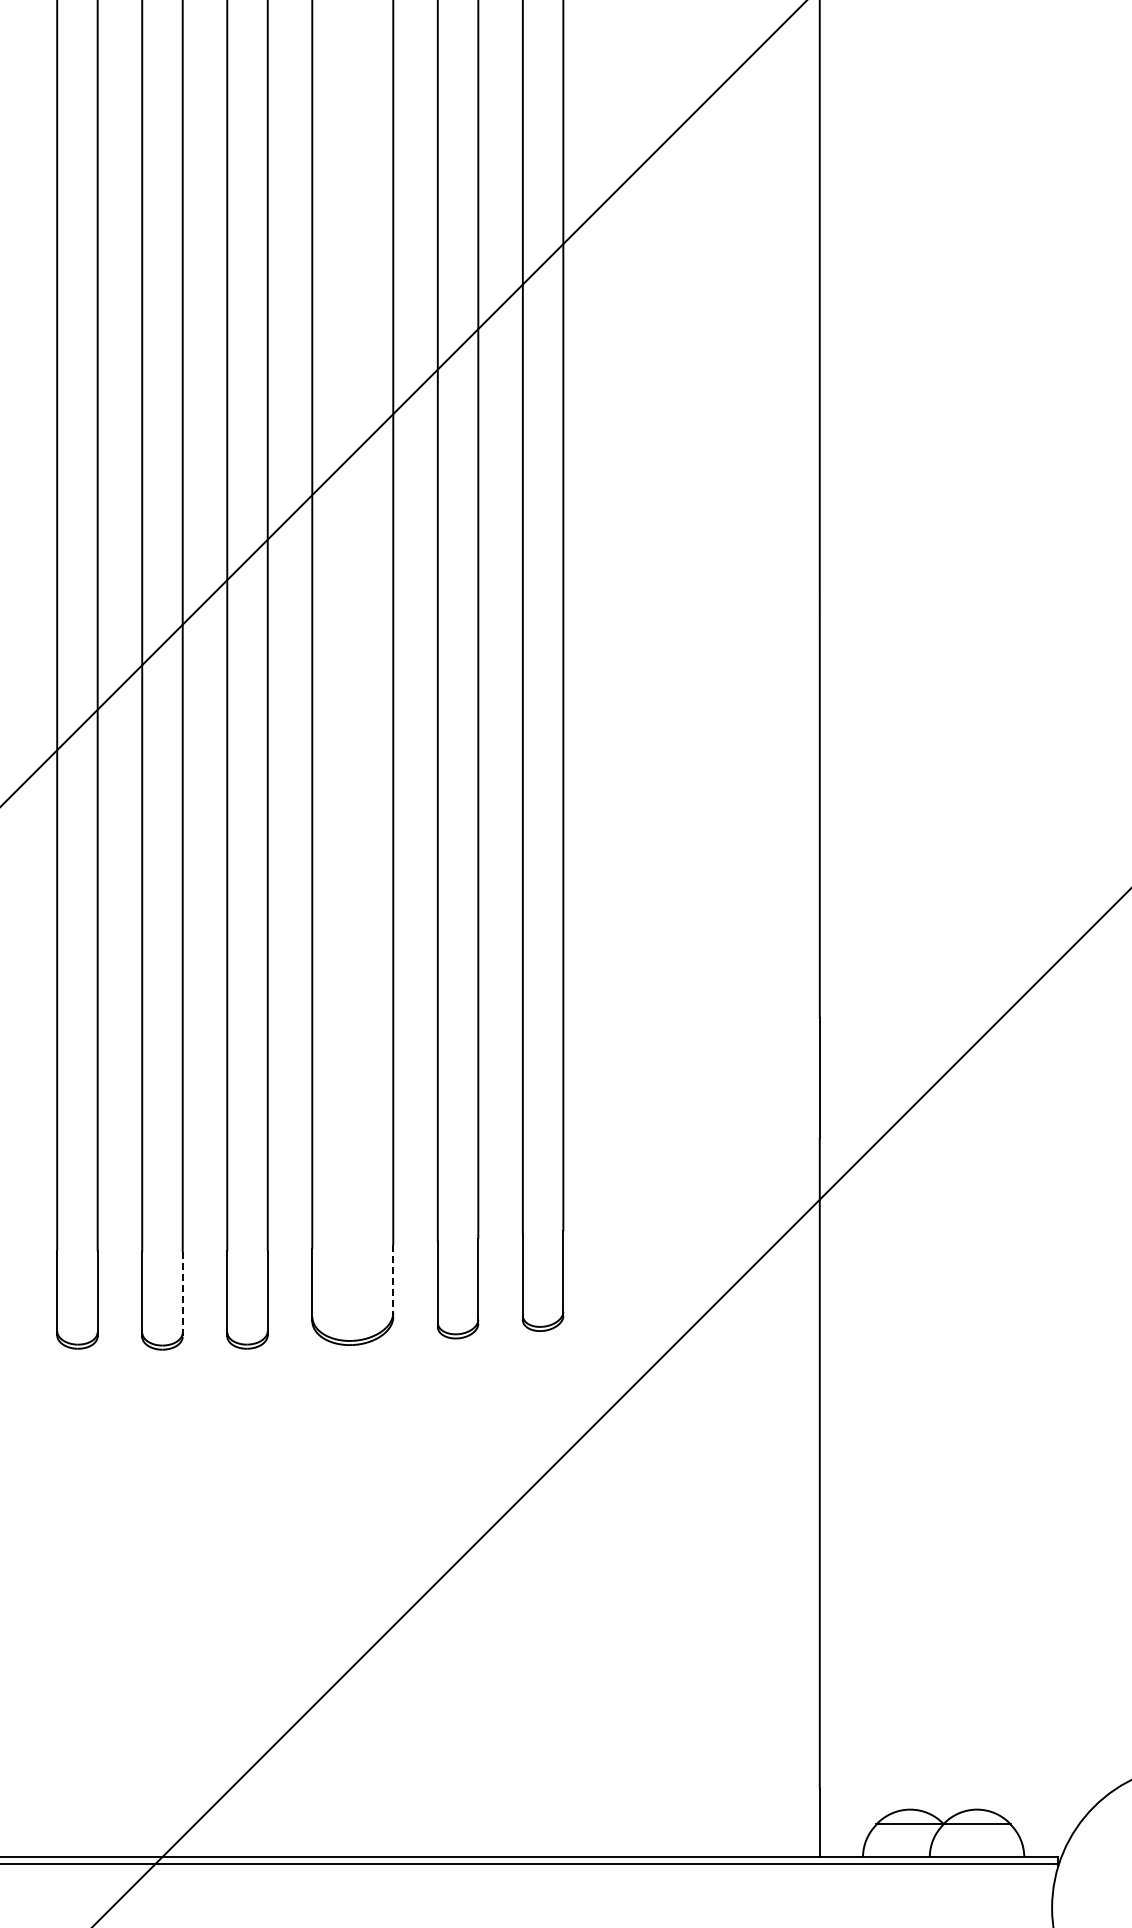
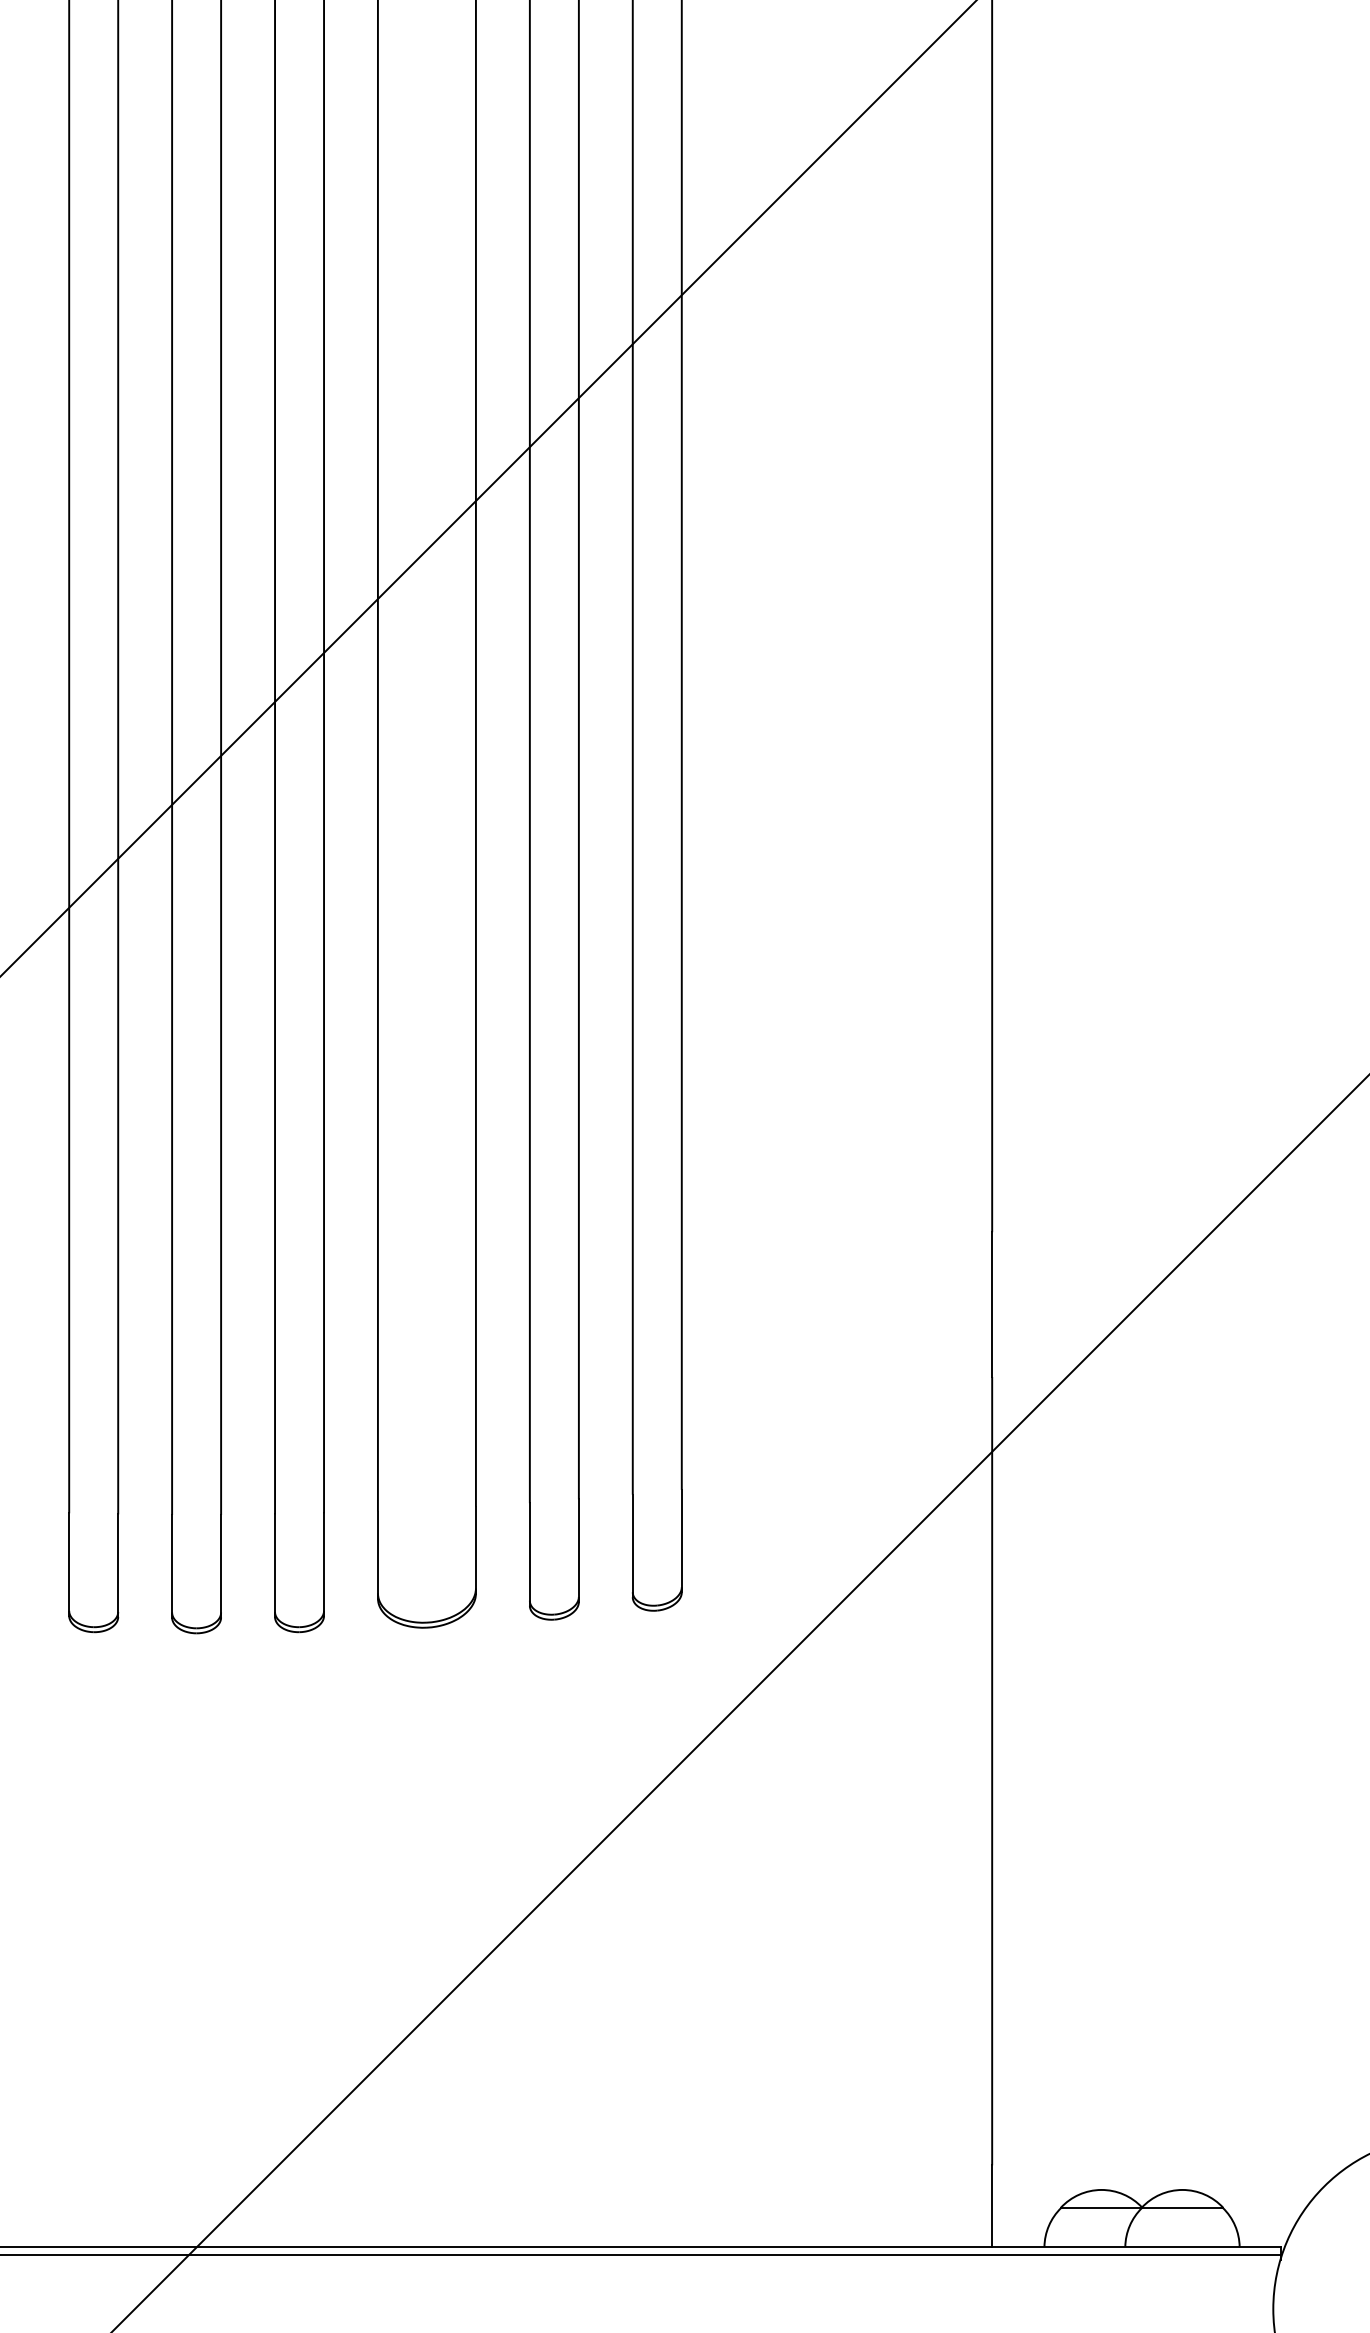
line: (393, 1280) -> (476, 1549), dashed -> solid
line: (182, 1294) -> (220, 1566), dashed -> solid

